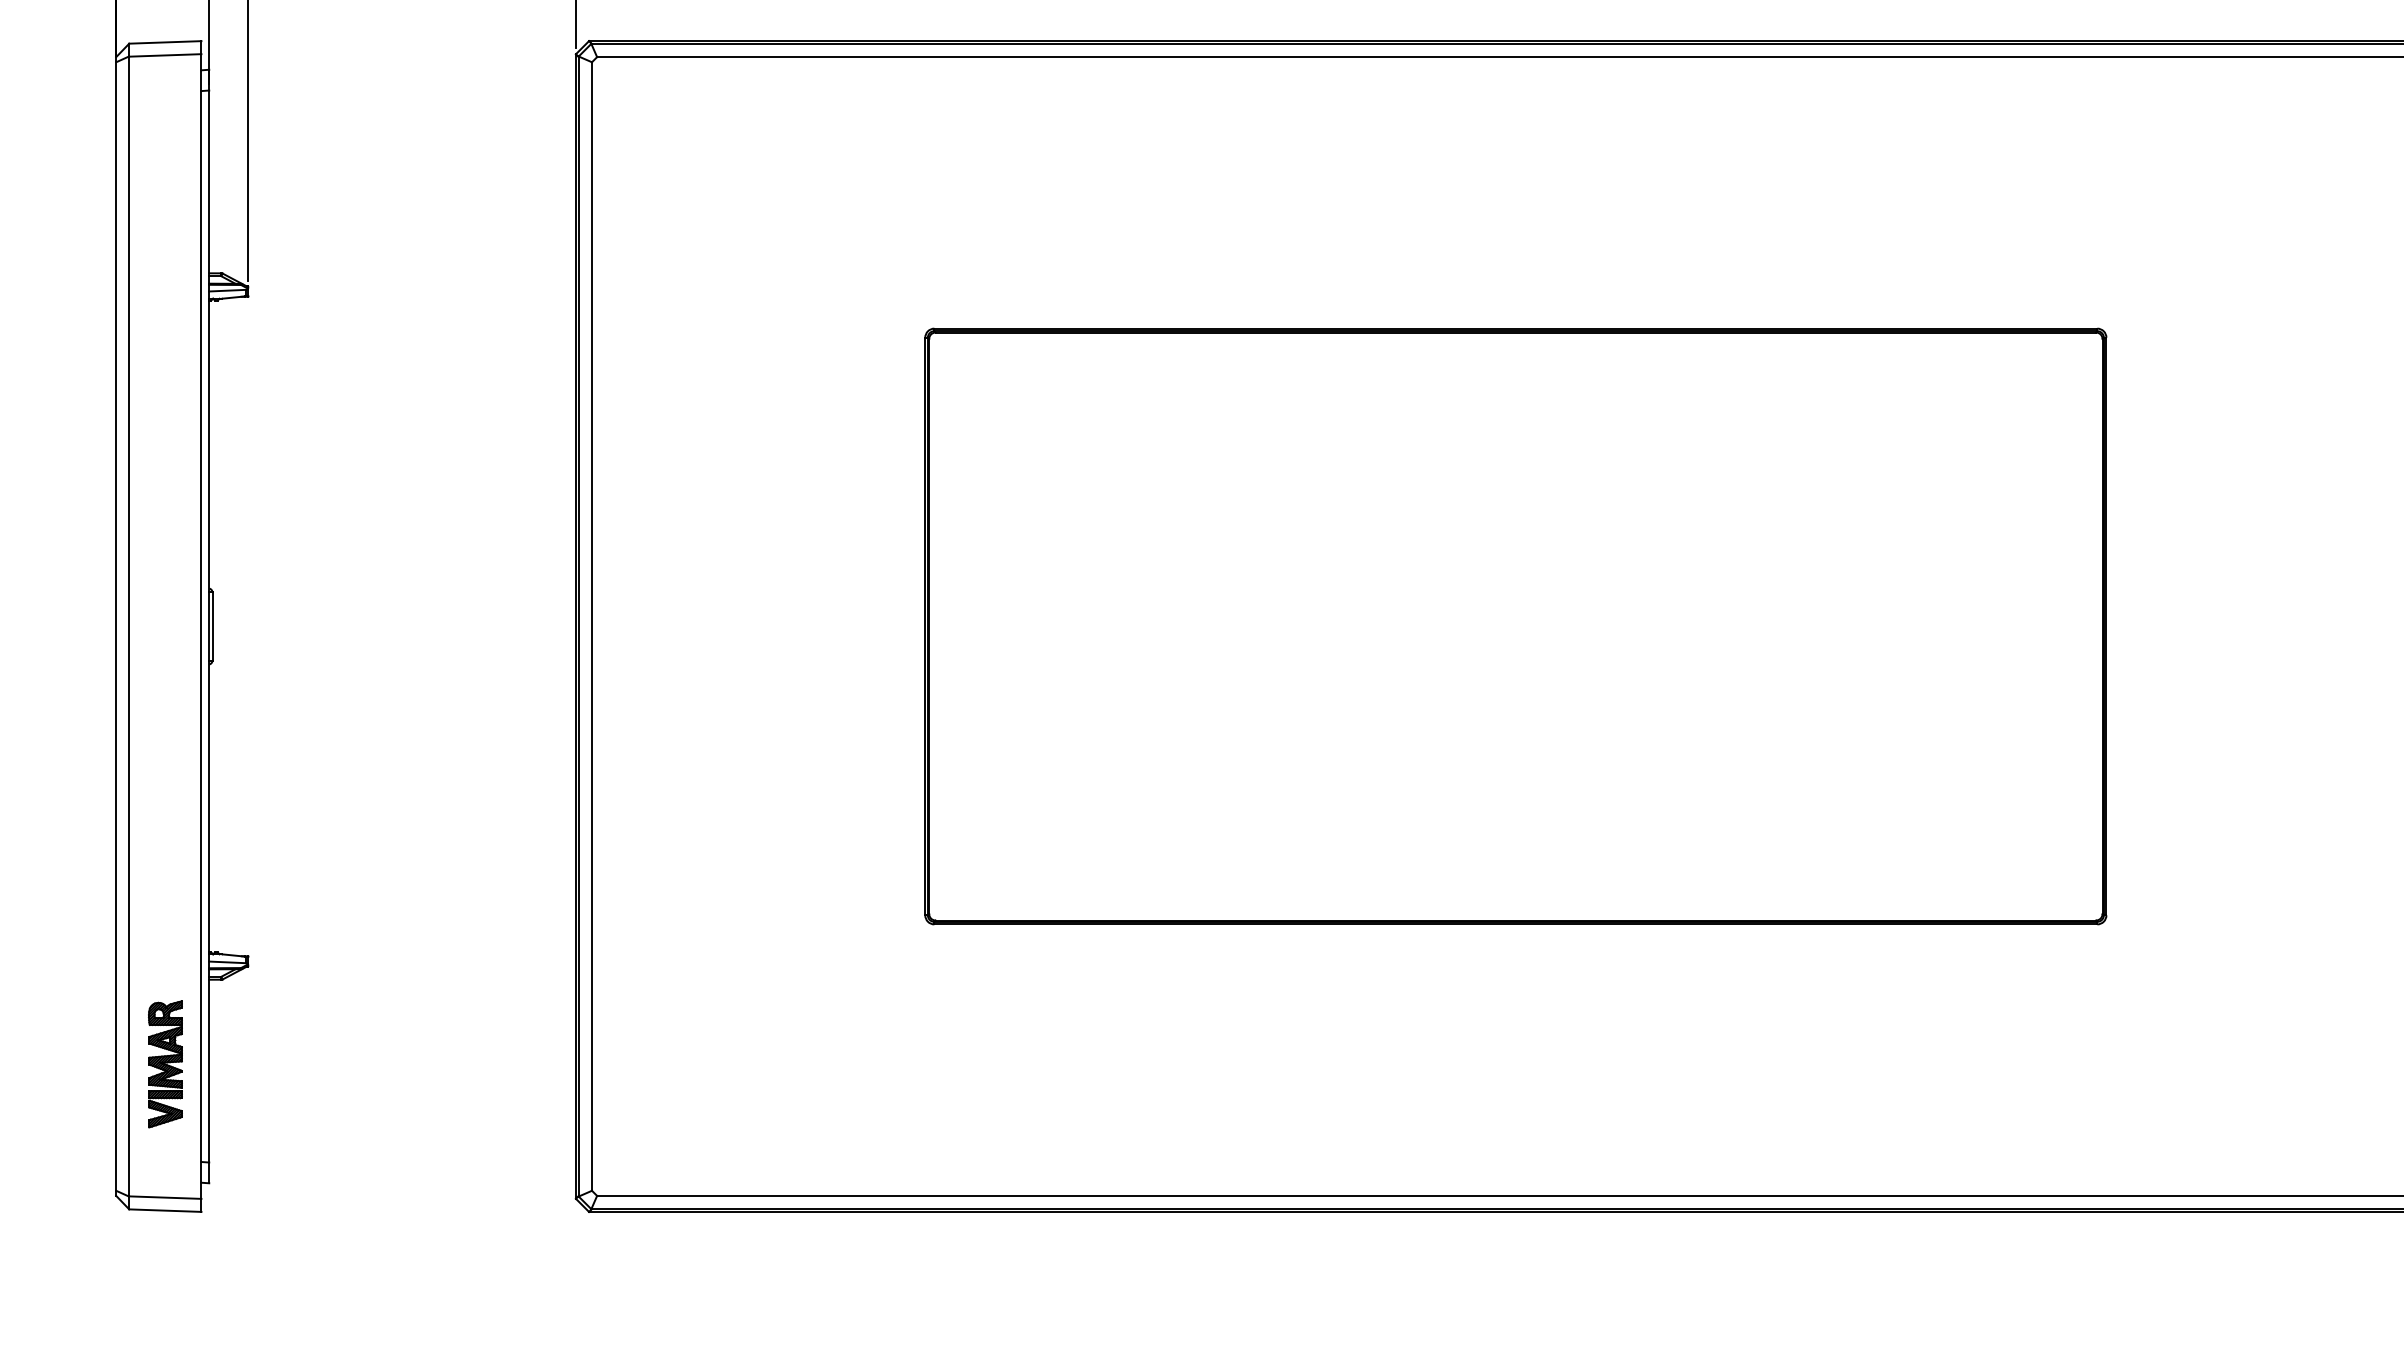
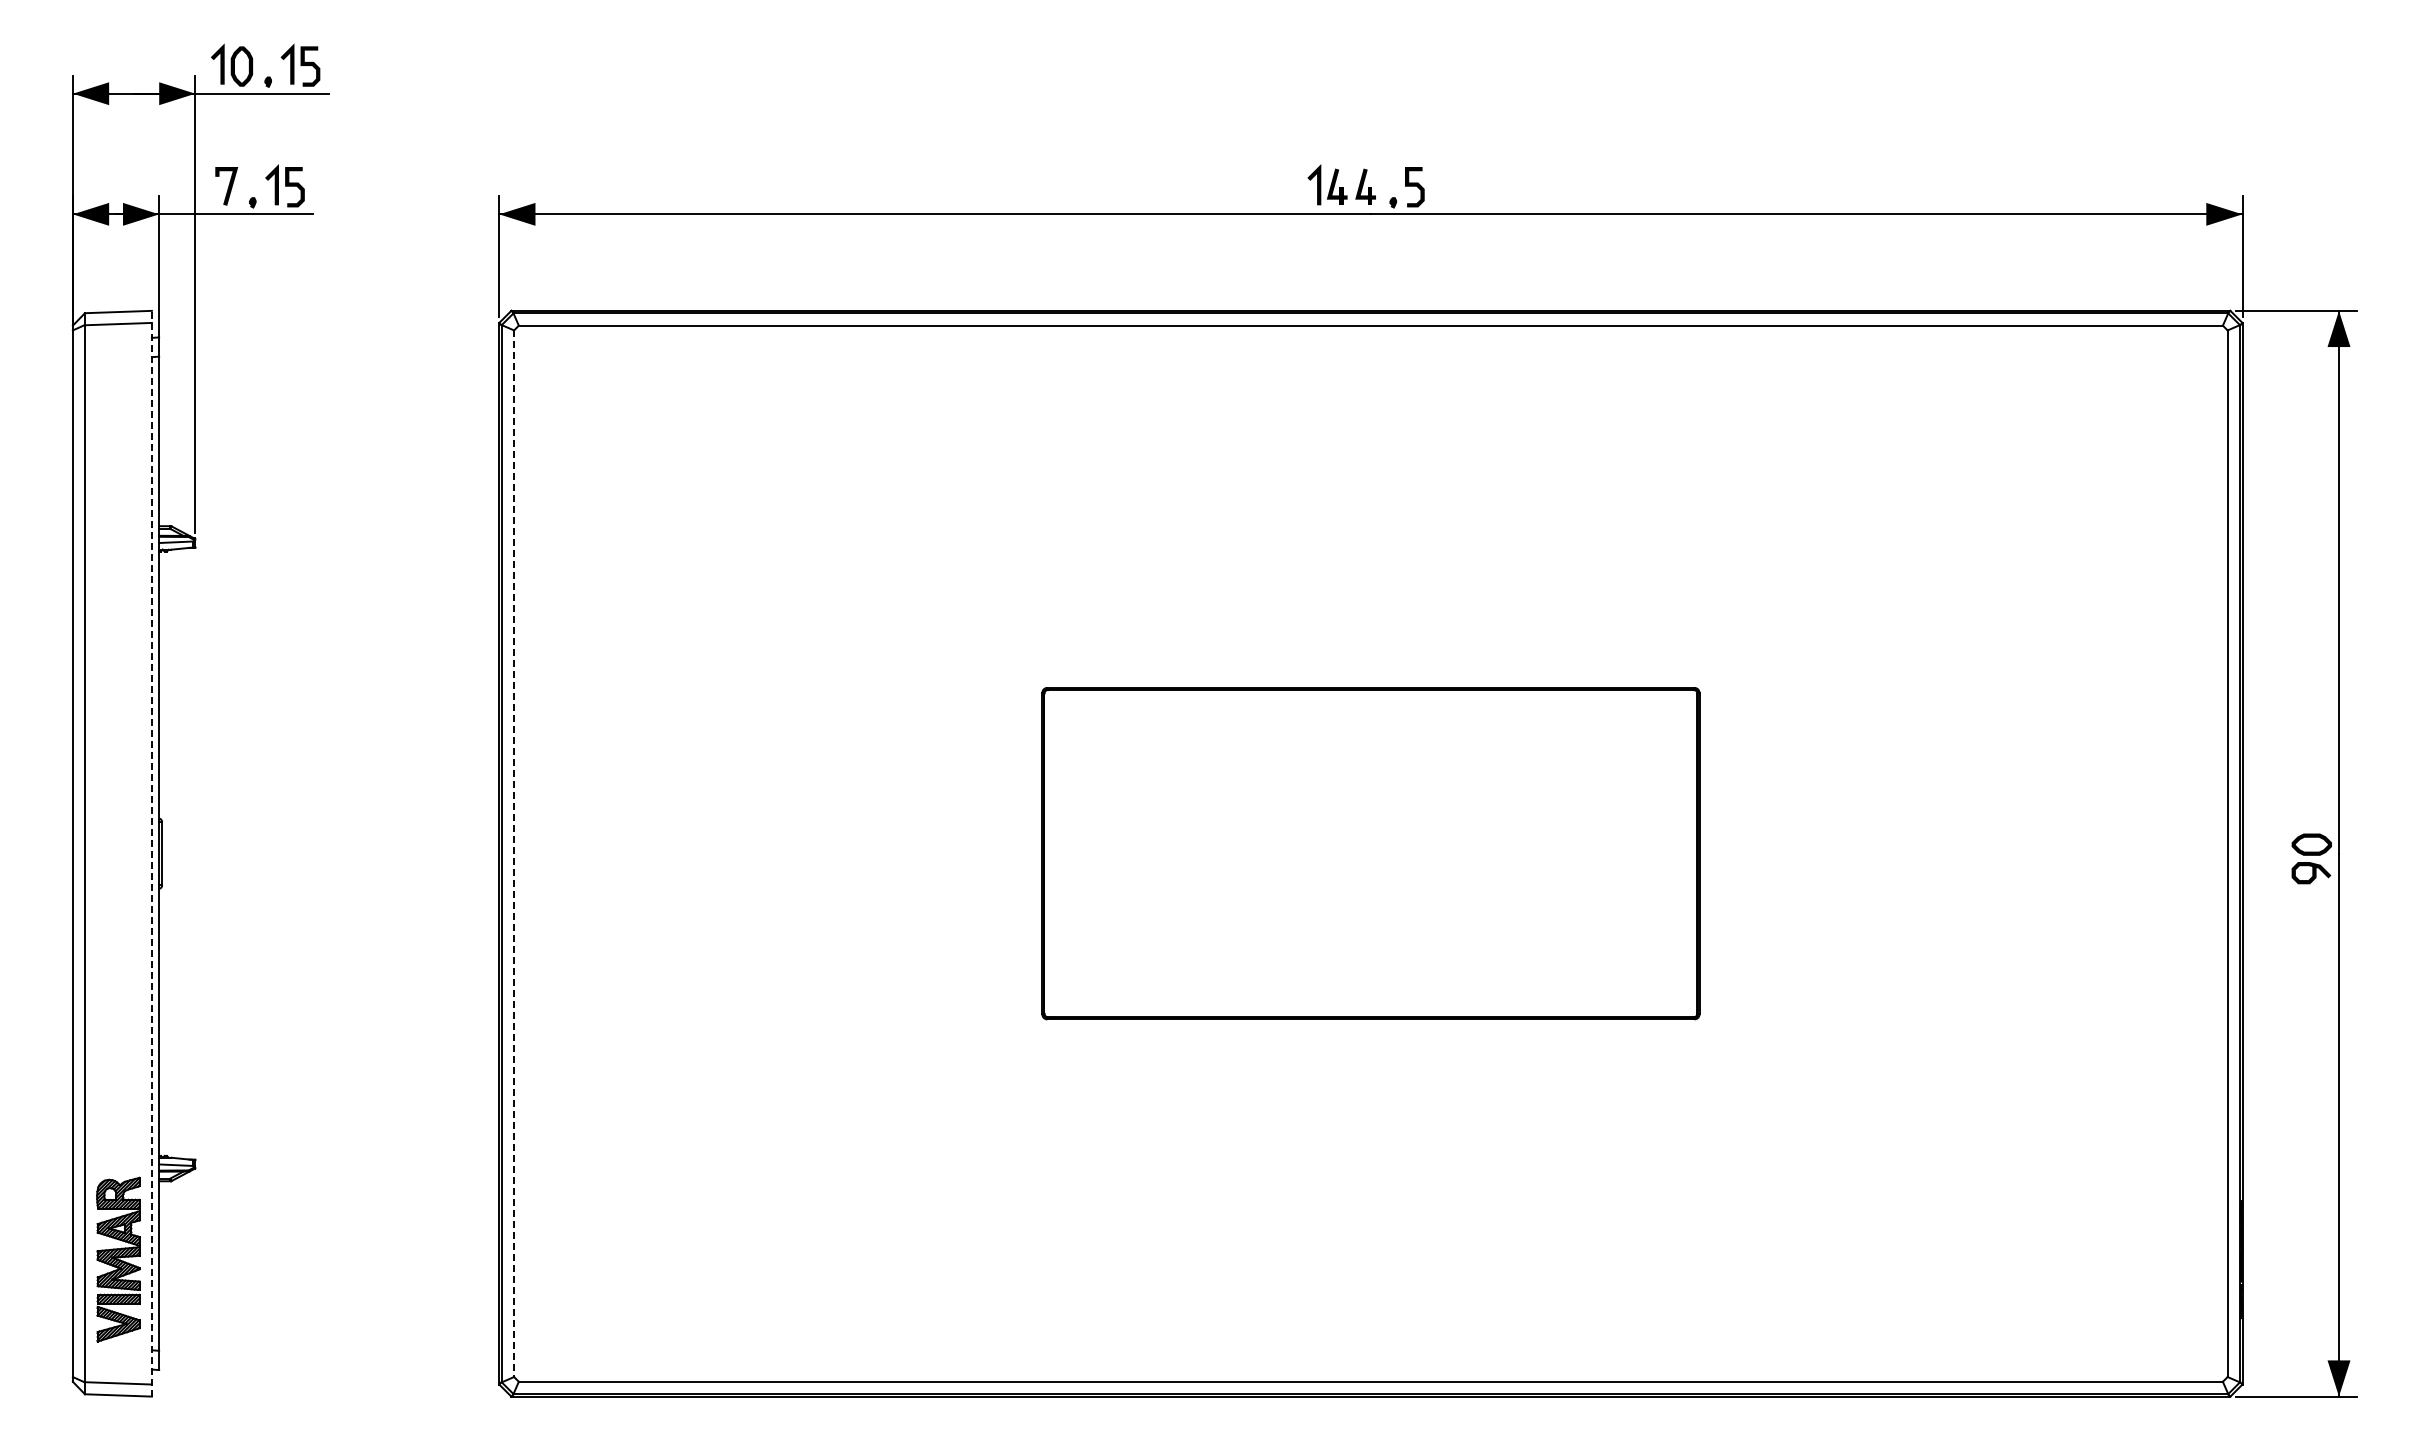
line: (201, 626) -> (151, 853), solid -> dashed
part: (1515, 626) -> (1370, 853), size x0.6
line: (592, 627) -> (514, 854), solid -> dashed
part: (165, 1064) -> (118, 1259), size x1.4

